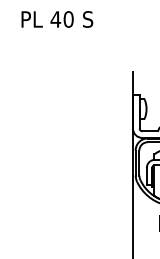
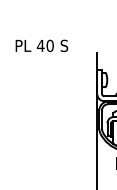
text: (57, 19) -> (42, 45), moved

